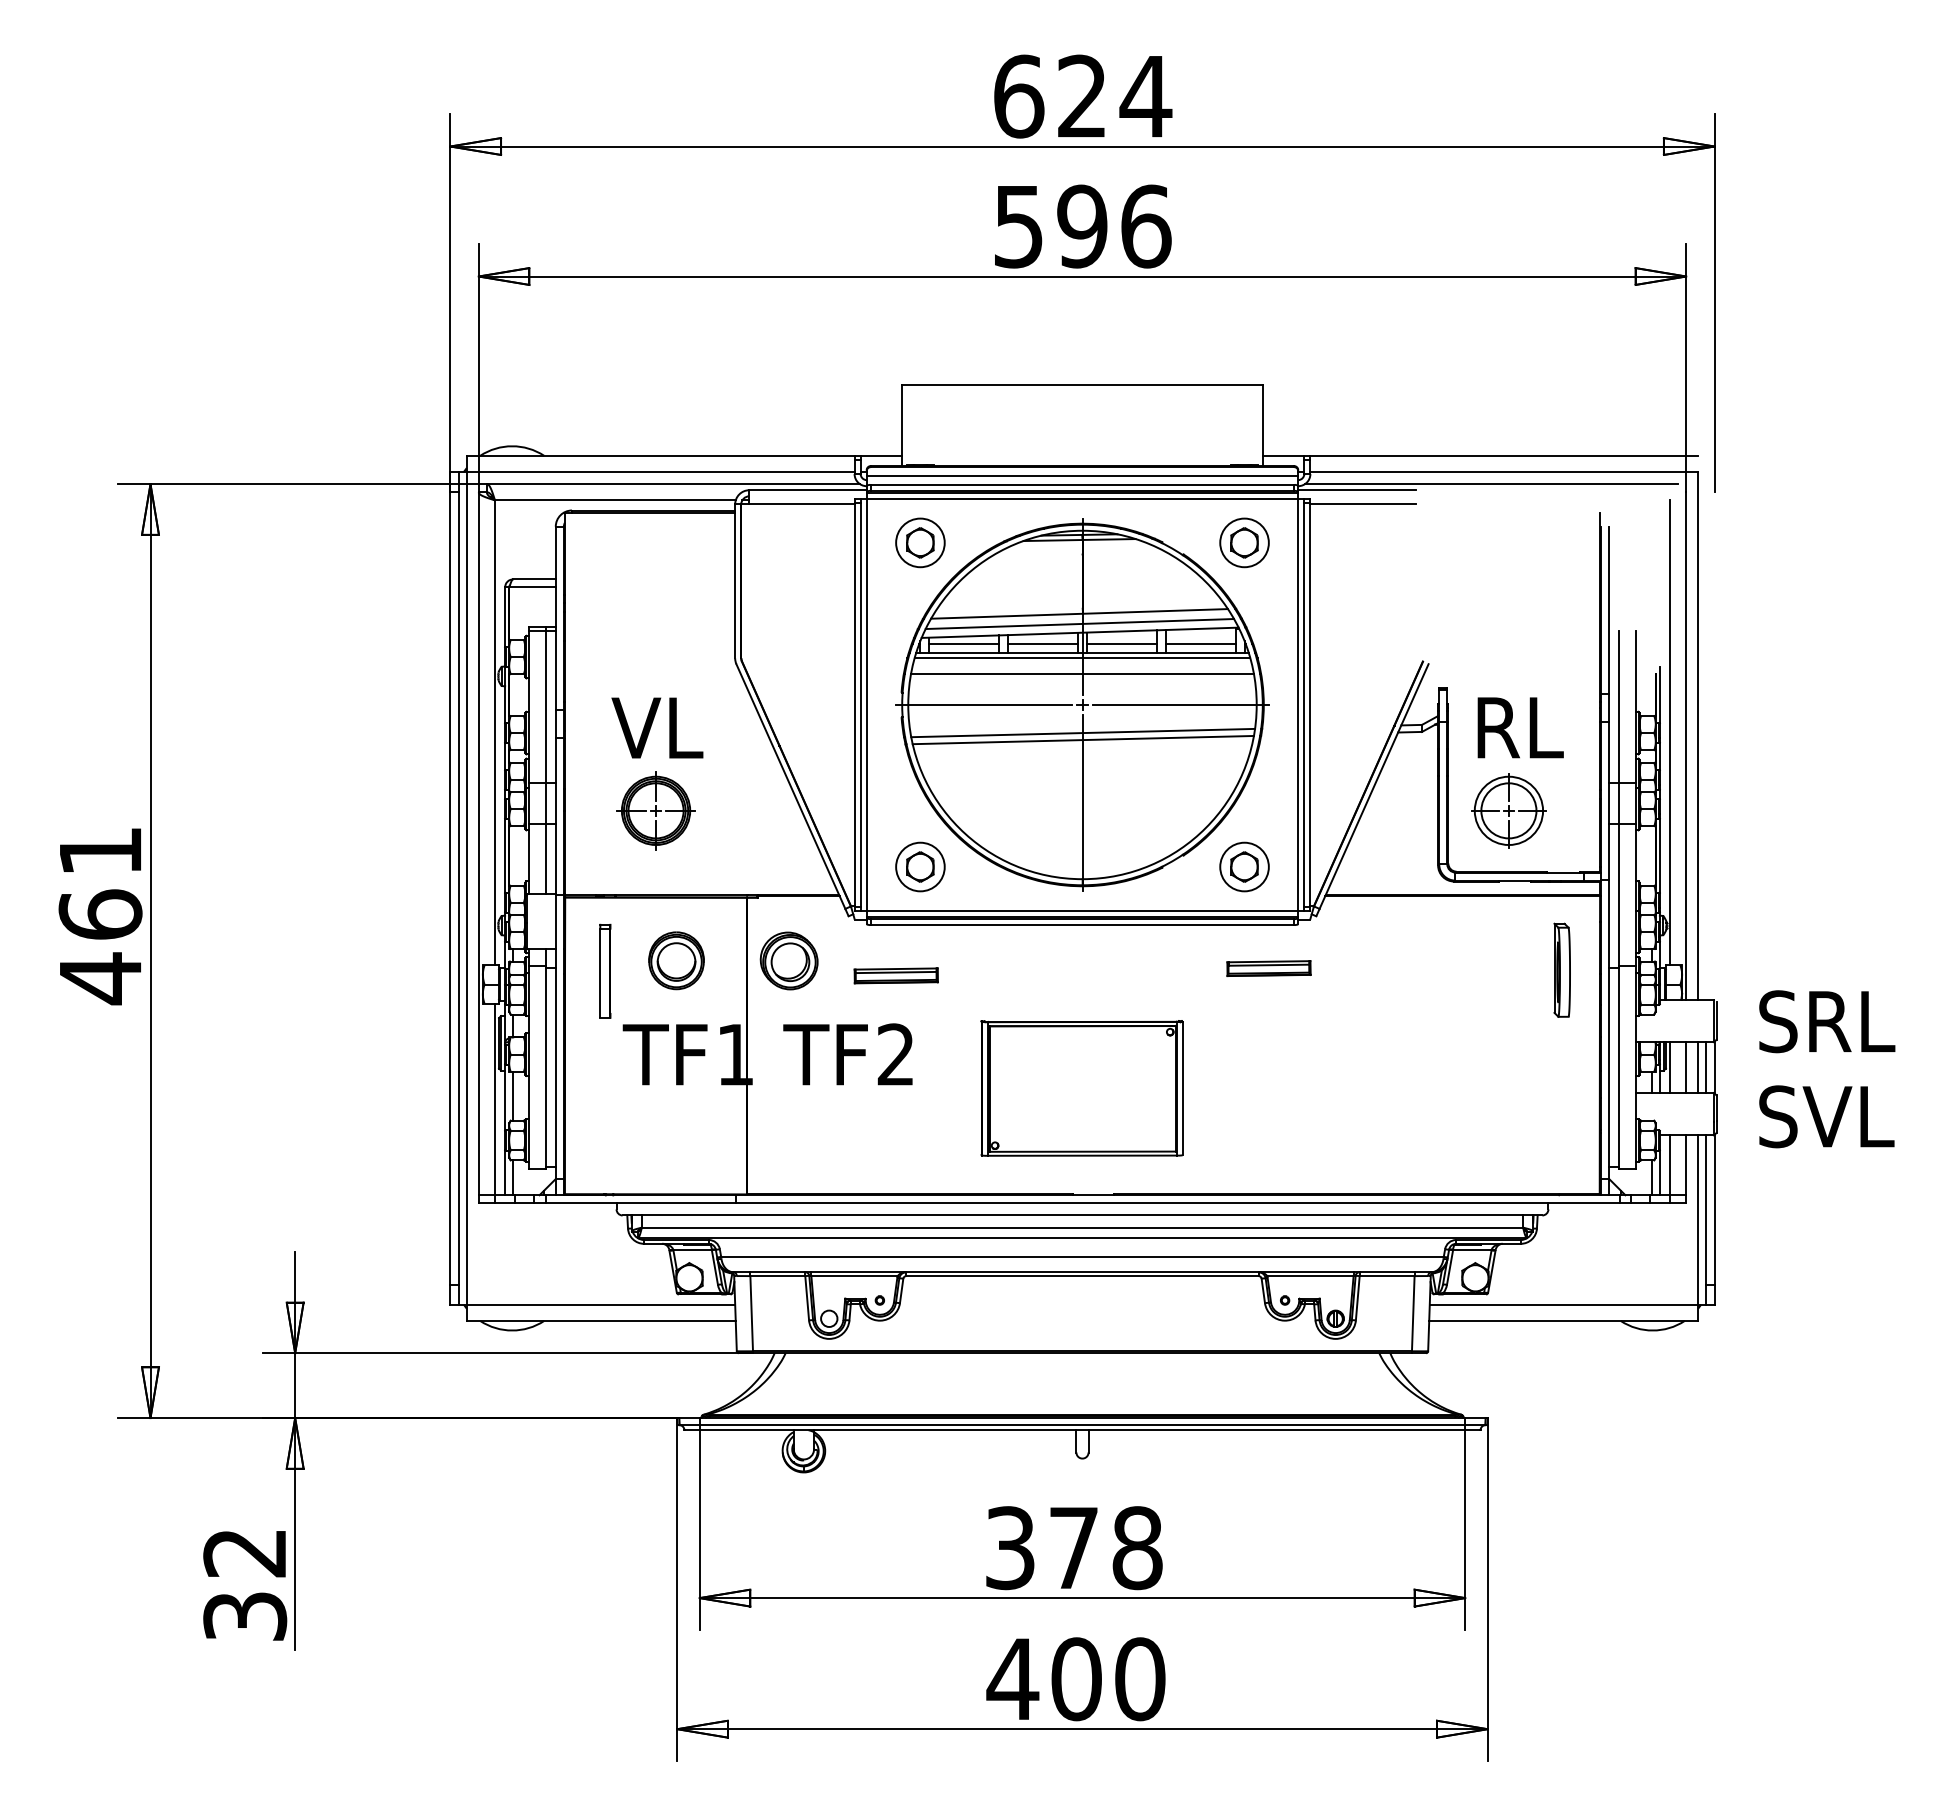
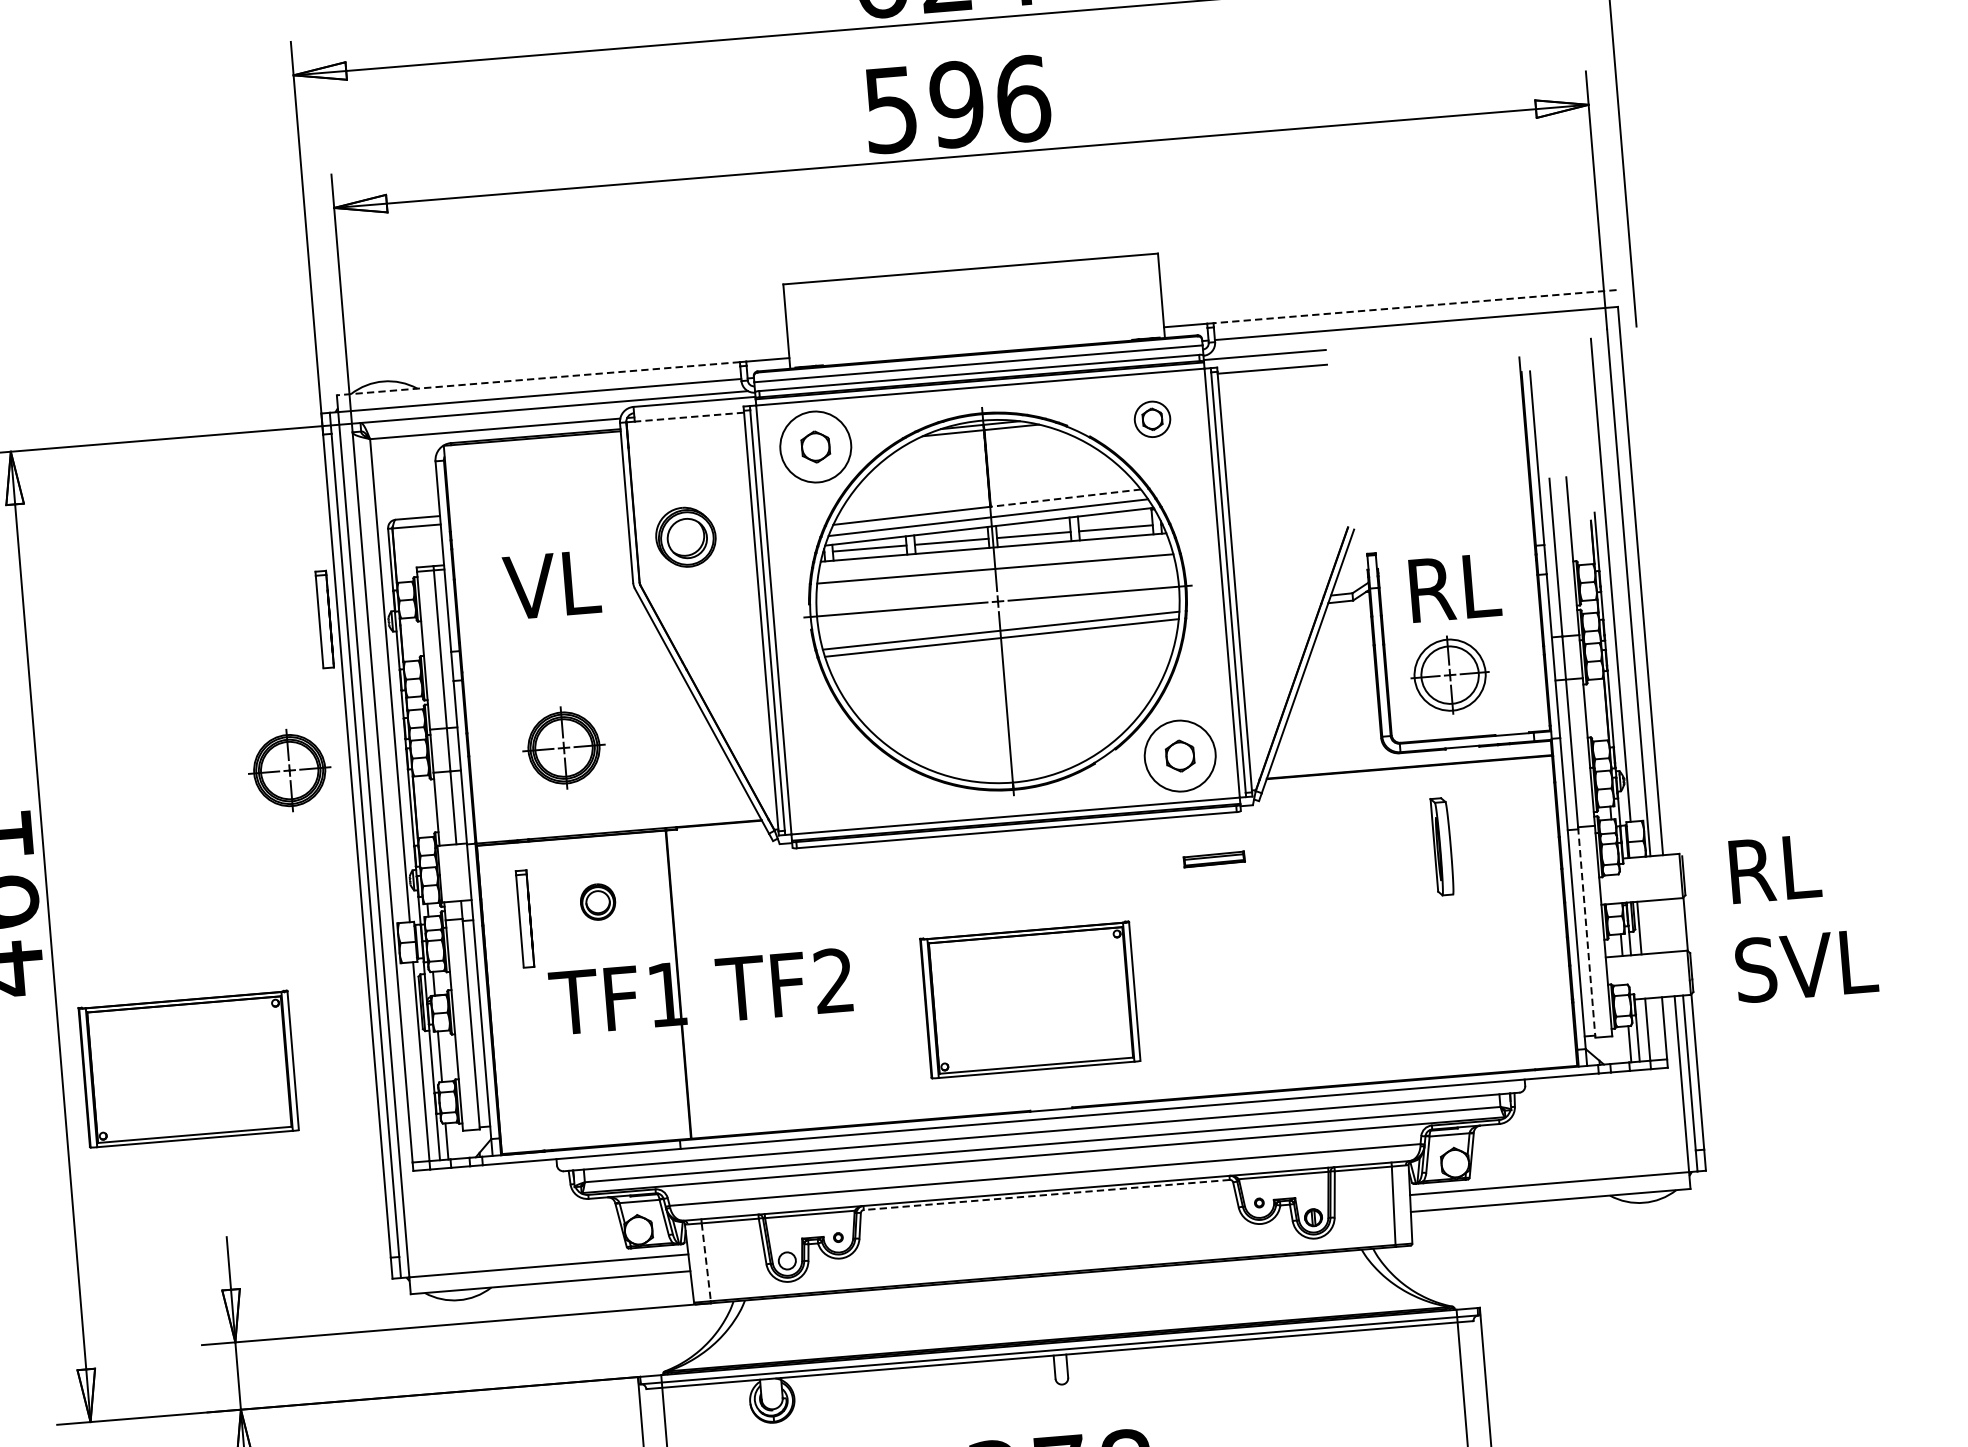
line: (660, 455) -> (538, 378), solid -> dashed
line: (1504, 455) -> (1415, 306), solid -> dashed
line: (1490, 484) -> (1403, 337), removed
line: (801, 504) -> (688, 417), solid -> dashed
circle: (920, 542) -> (815, 446), size x1.4
part: (1244, 542) -> (1152, 418), size x0.7
line: (1155, 611) -> (1065, 498), solid -> dashed
line: (1082, 658) -> (994, 553), removed
part: (437, 668) -> (324, 618), added
text: (657, 727) -> (552, 584), moved
part: (391, 810) -> (289, 770), added
part: (920, 866) -> (843, 783), removed
circle: (1244, 866) -> (1180, 755), size x1.4
part: (676, 960) -> (598, 901), size x0.6
part: (788, 960) -> (685, 536), moved
part: (1268, 968) -> (1213, 859), size x0.7
part: (1561, 969) -> (1441, 845), moved
part: (895, 975) -> (826, 898), removed
text: (1827, 1021) -> (1799, 866), SRL -> RL
line: (1686, 1067) -> (1656, 926), removed
line: (1698, 1067) -> (1669, 925), removed
line: (1706, 1067) -> (1677, 924), removed
line: (1619, 1068) -> (1587, 933), solid -> dashed
part: (271, 1088) -> (188, 1069), added
line: (1081, 1276) -> (1045, 1195), solid -> dashed
line: (751, 1313) -> (706, 1262), solid -> dashed

